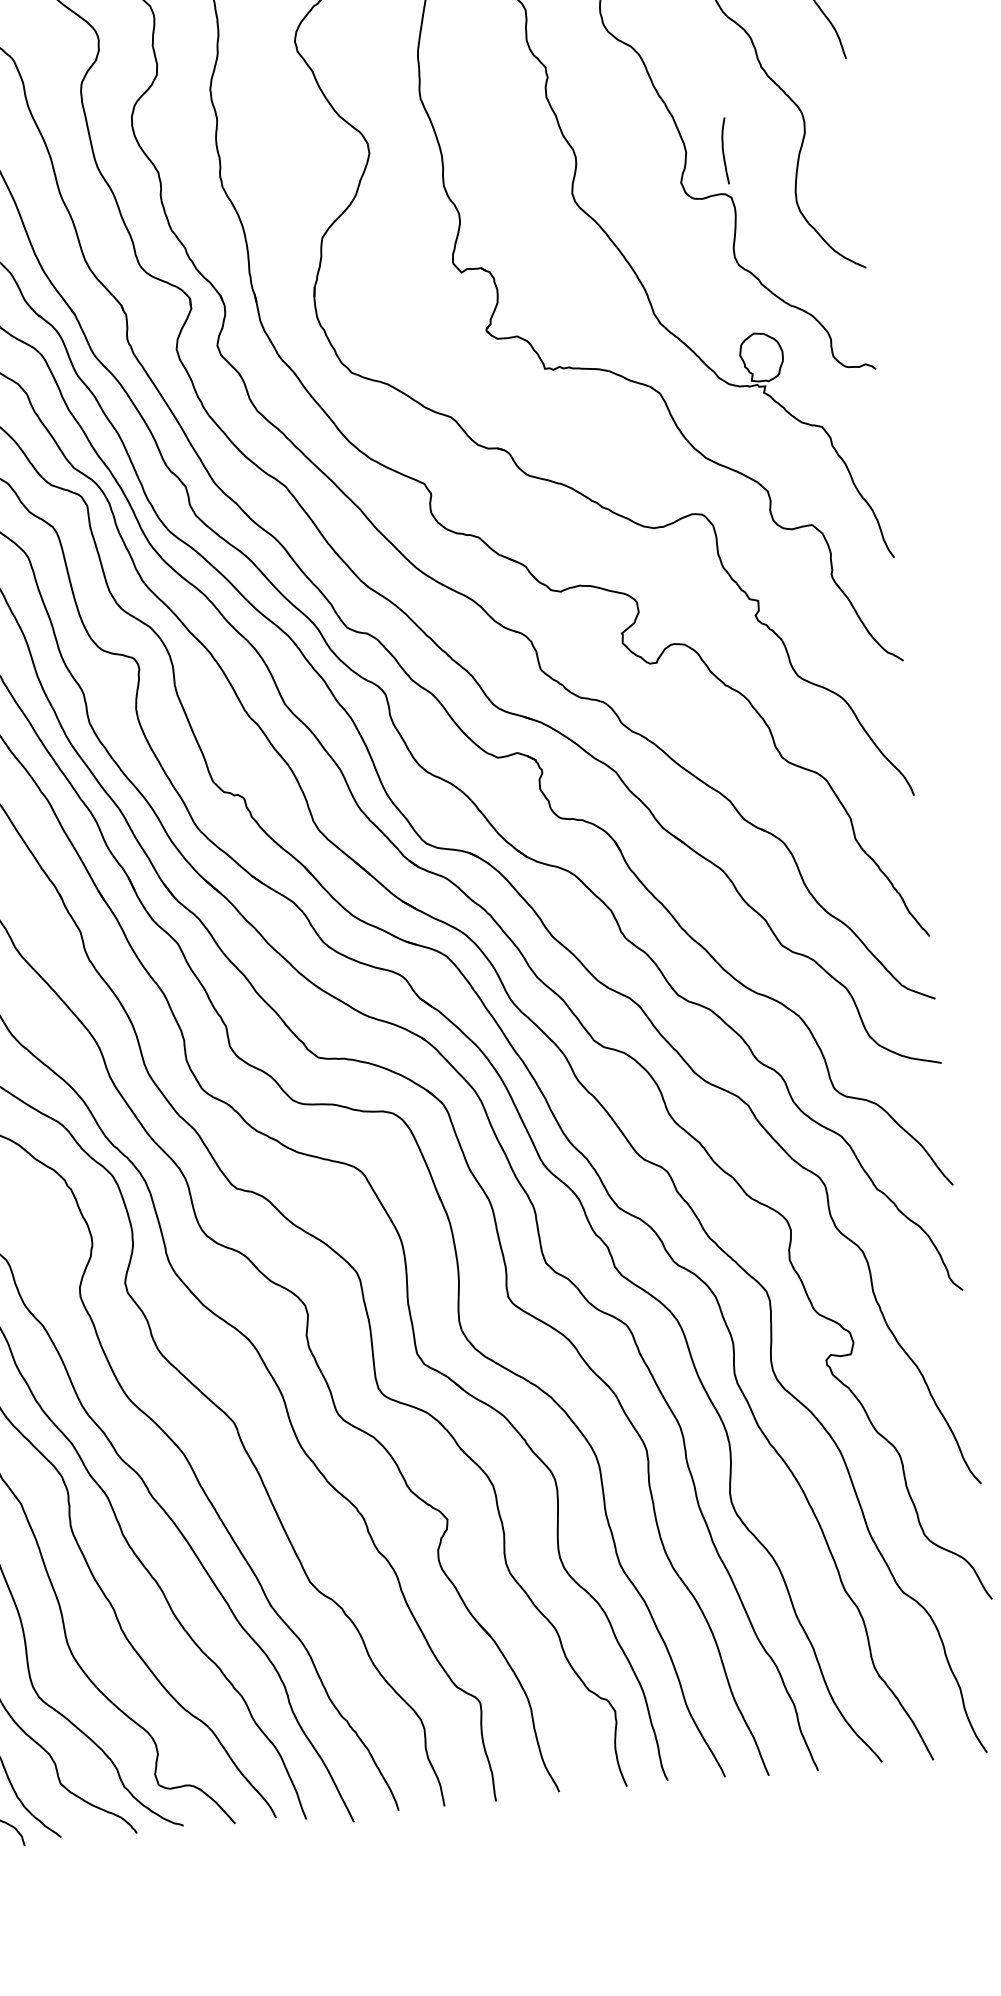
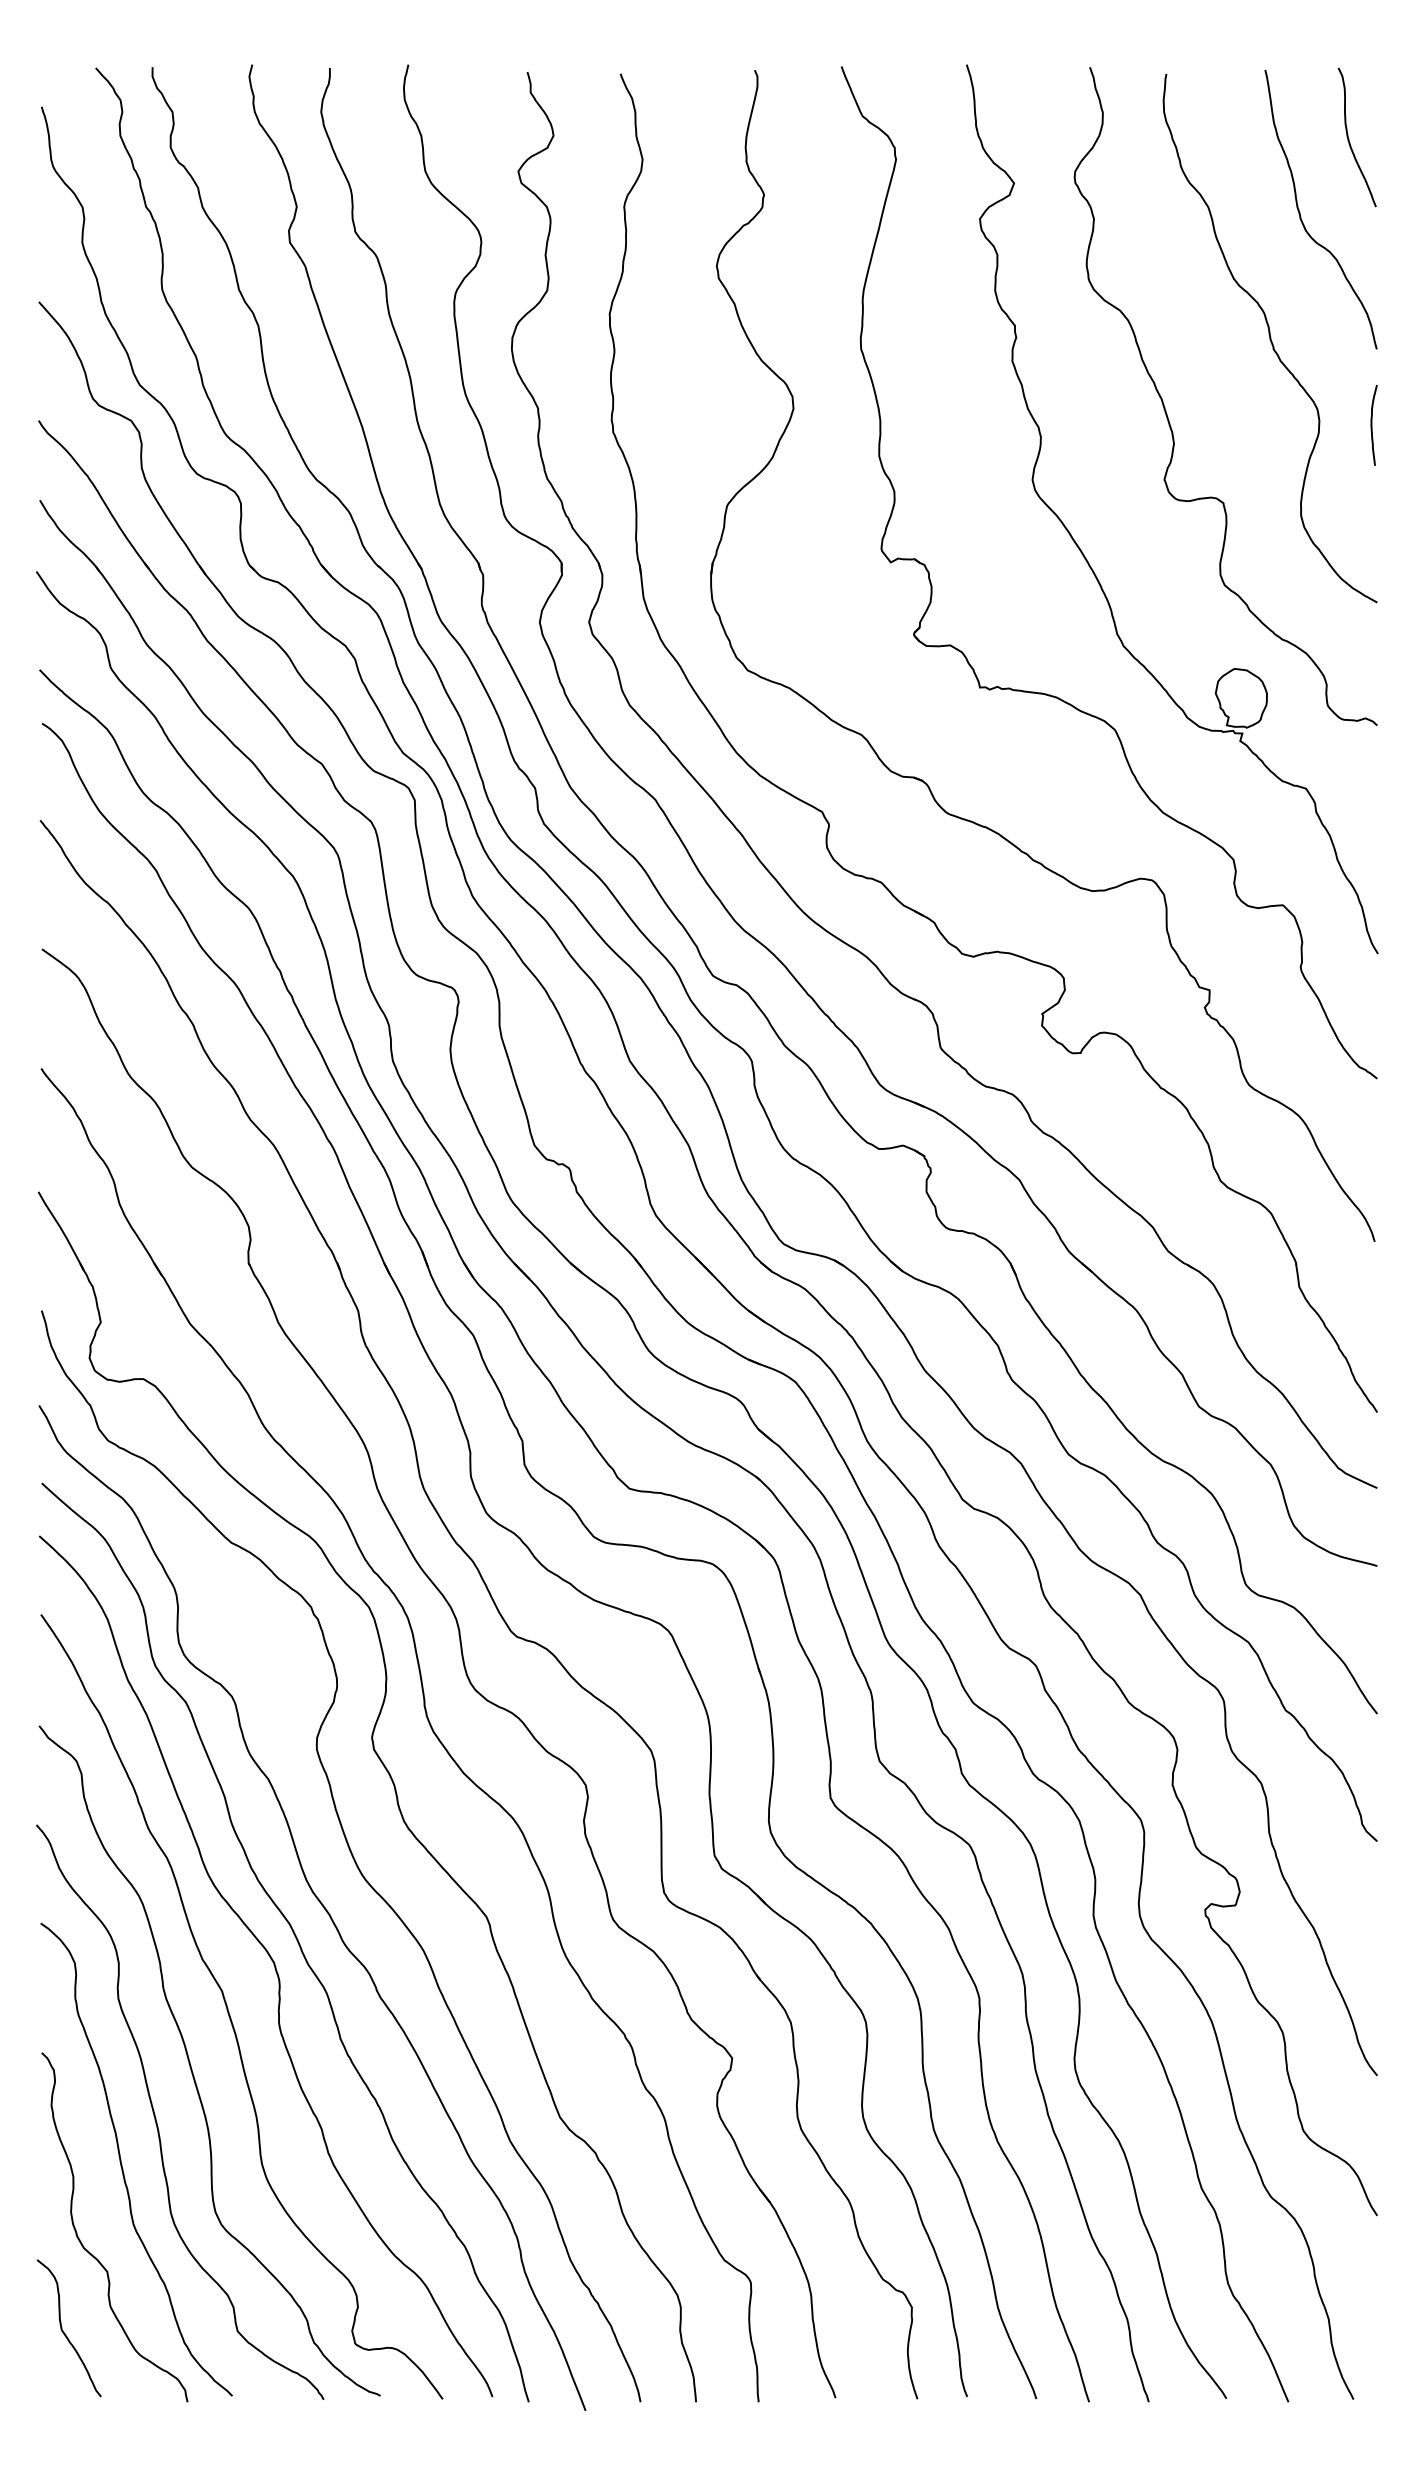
curve: (723, 151) -> (1372, 425), moved

